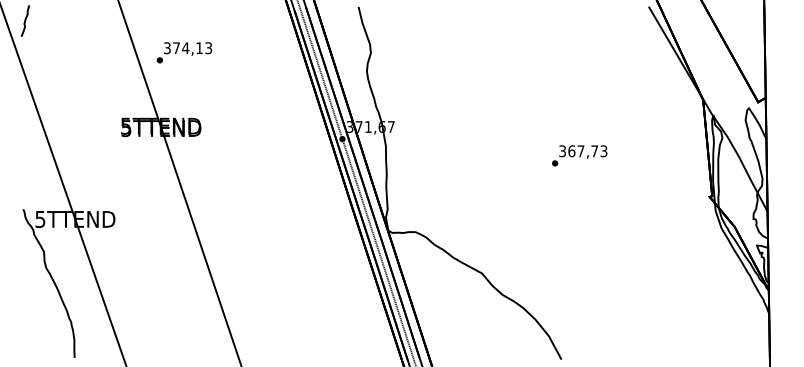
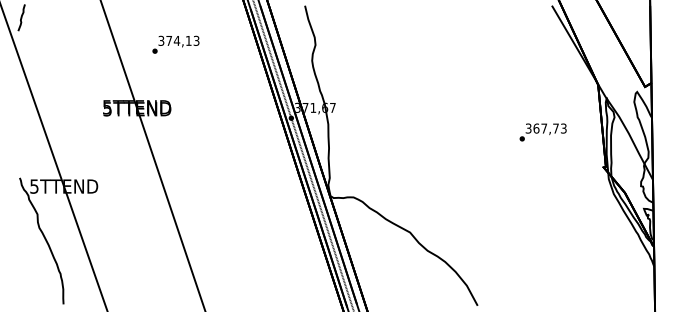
text: (183, 52) -> (175, 44), moved
text: (578, 155) -> (542, 132), moved

